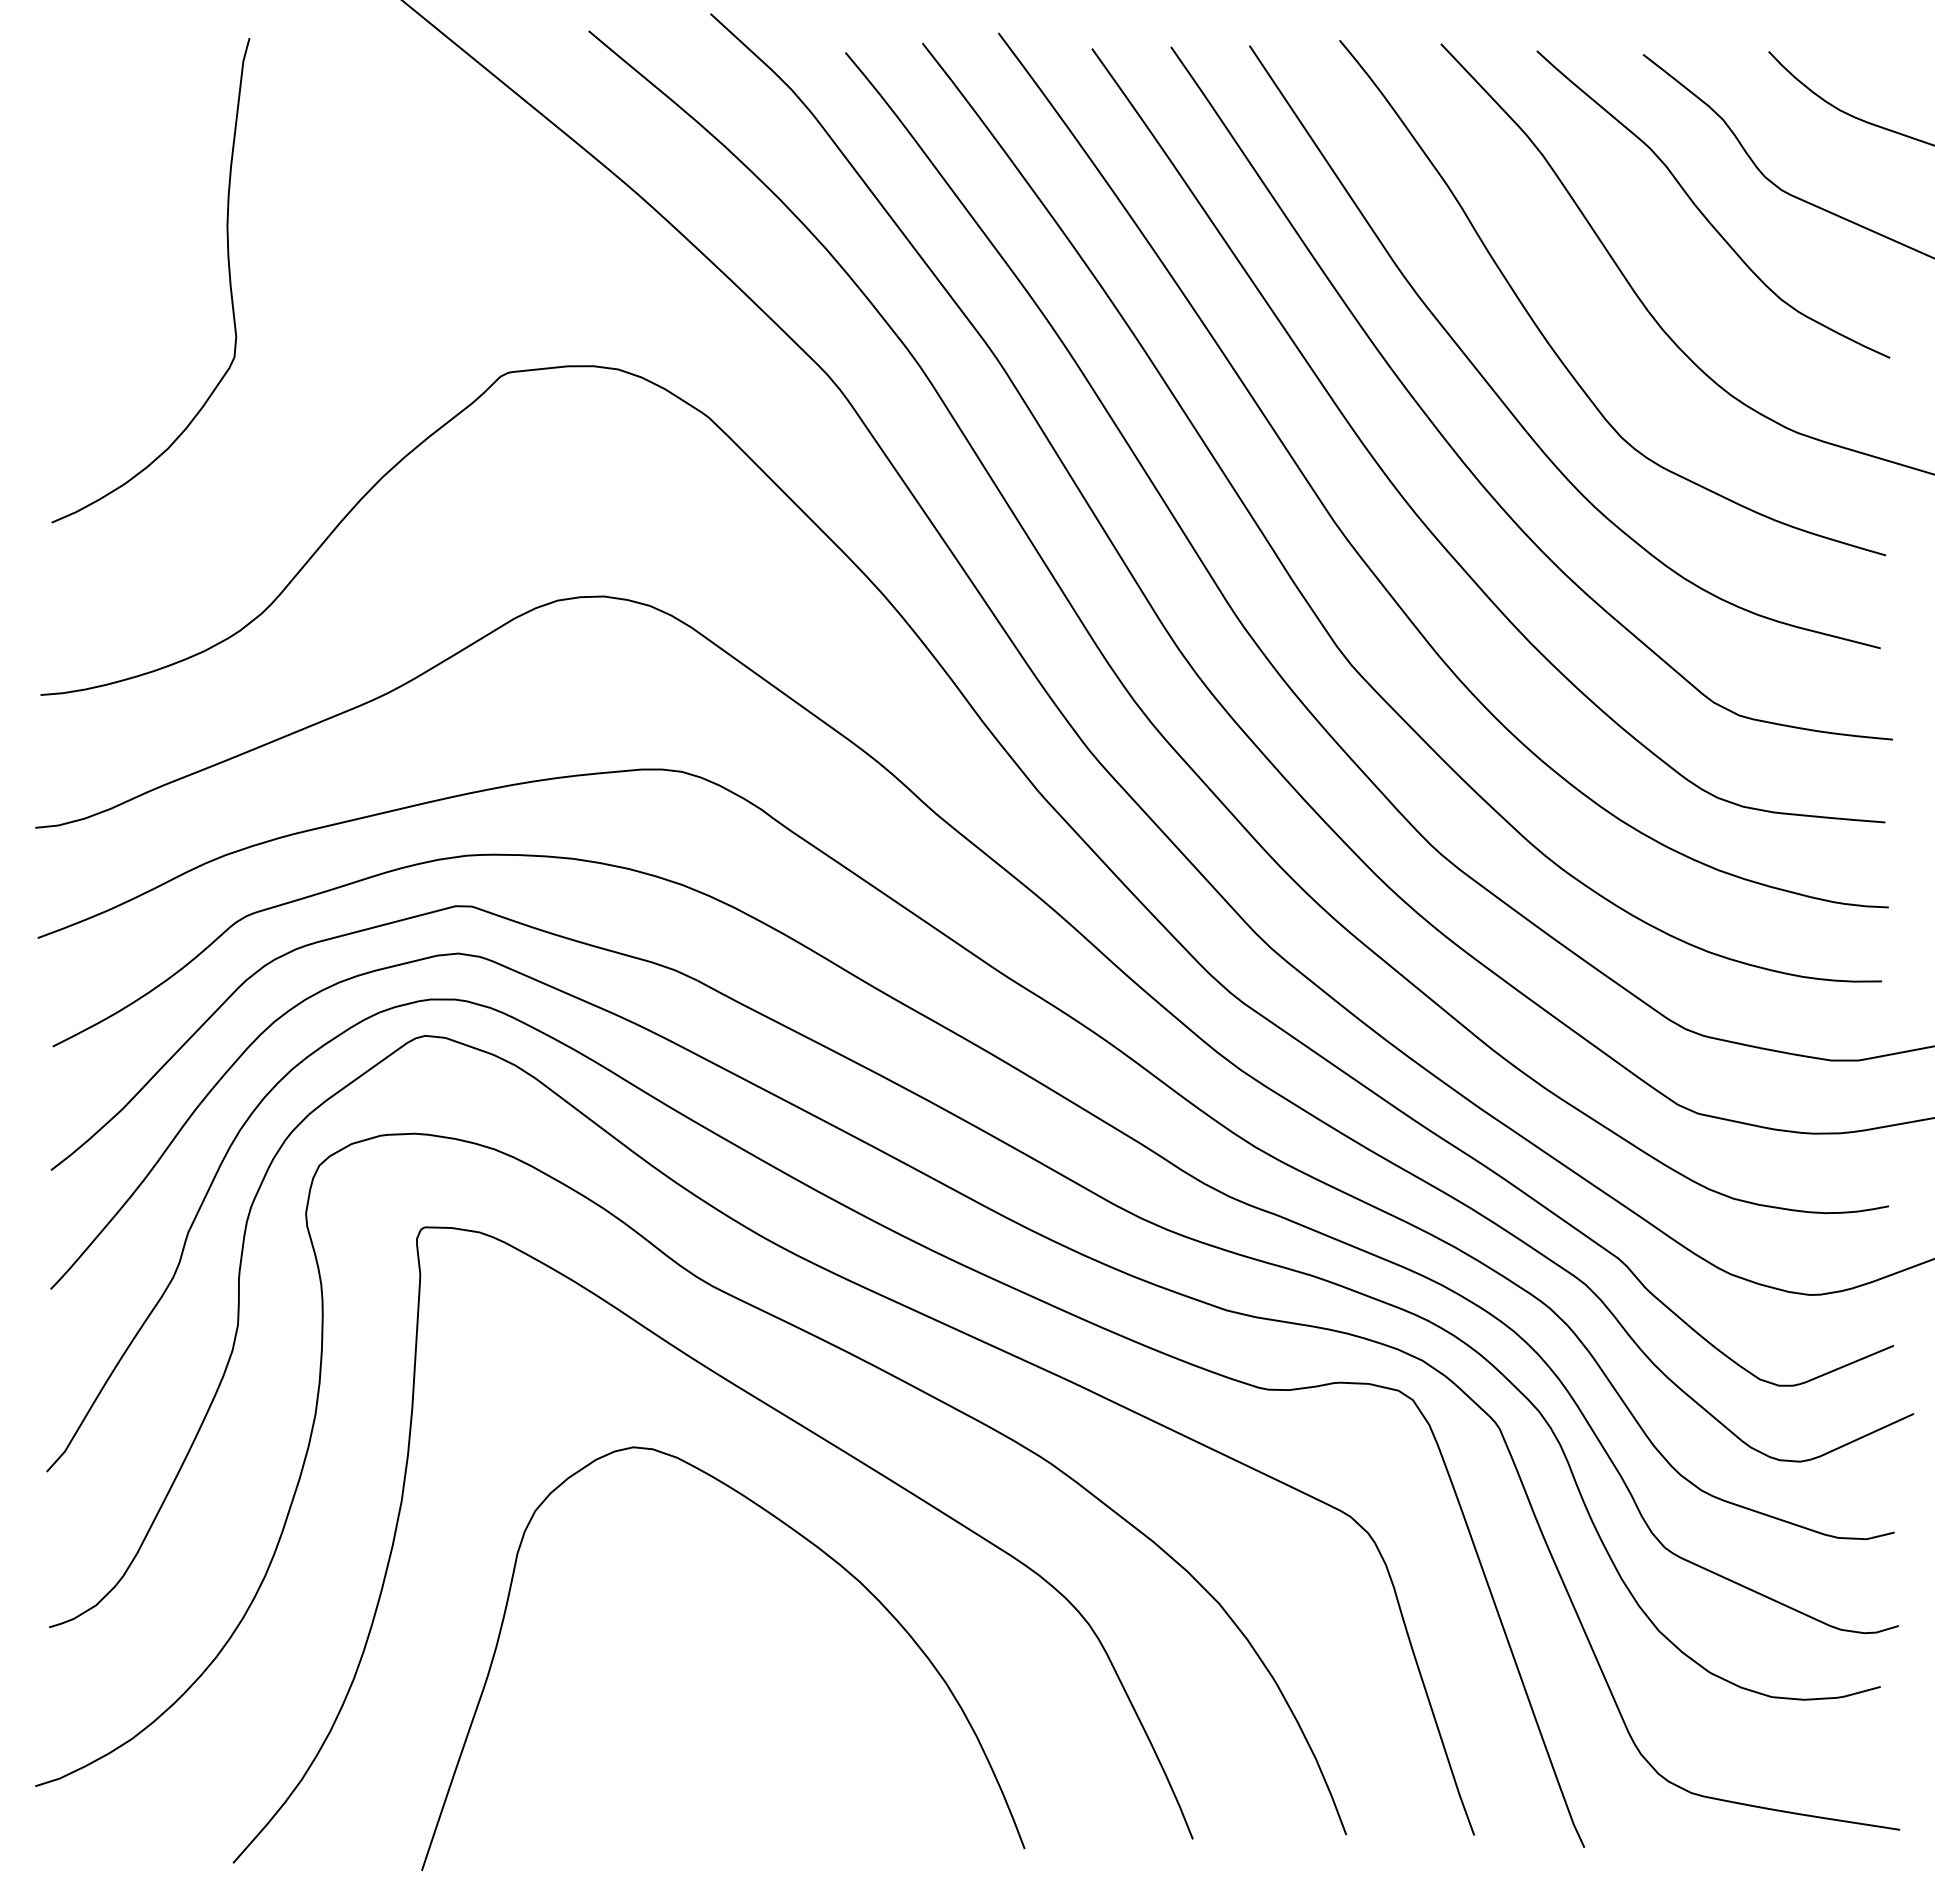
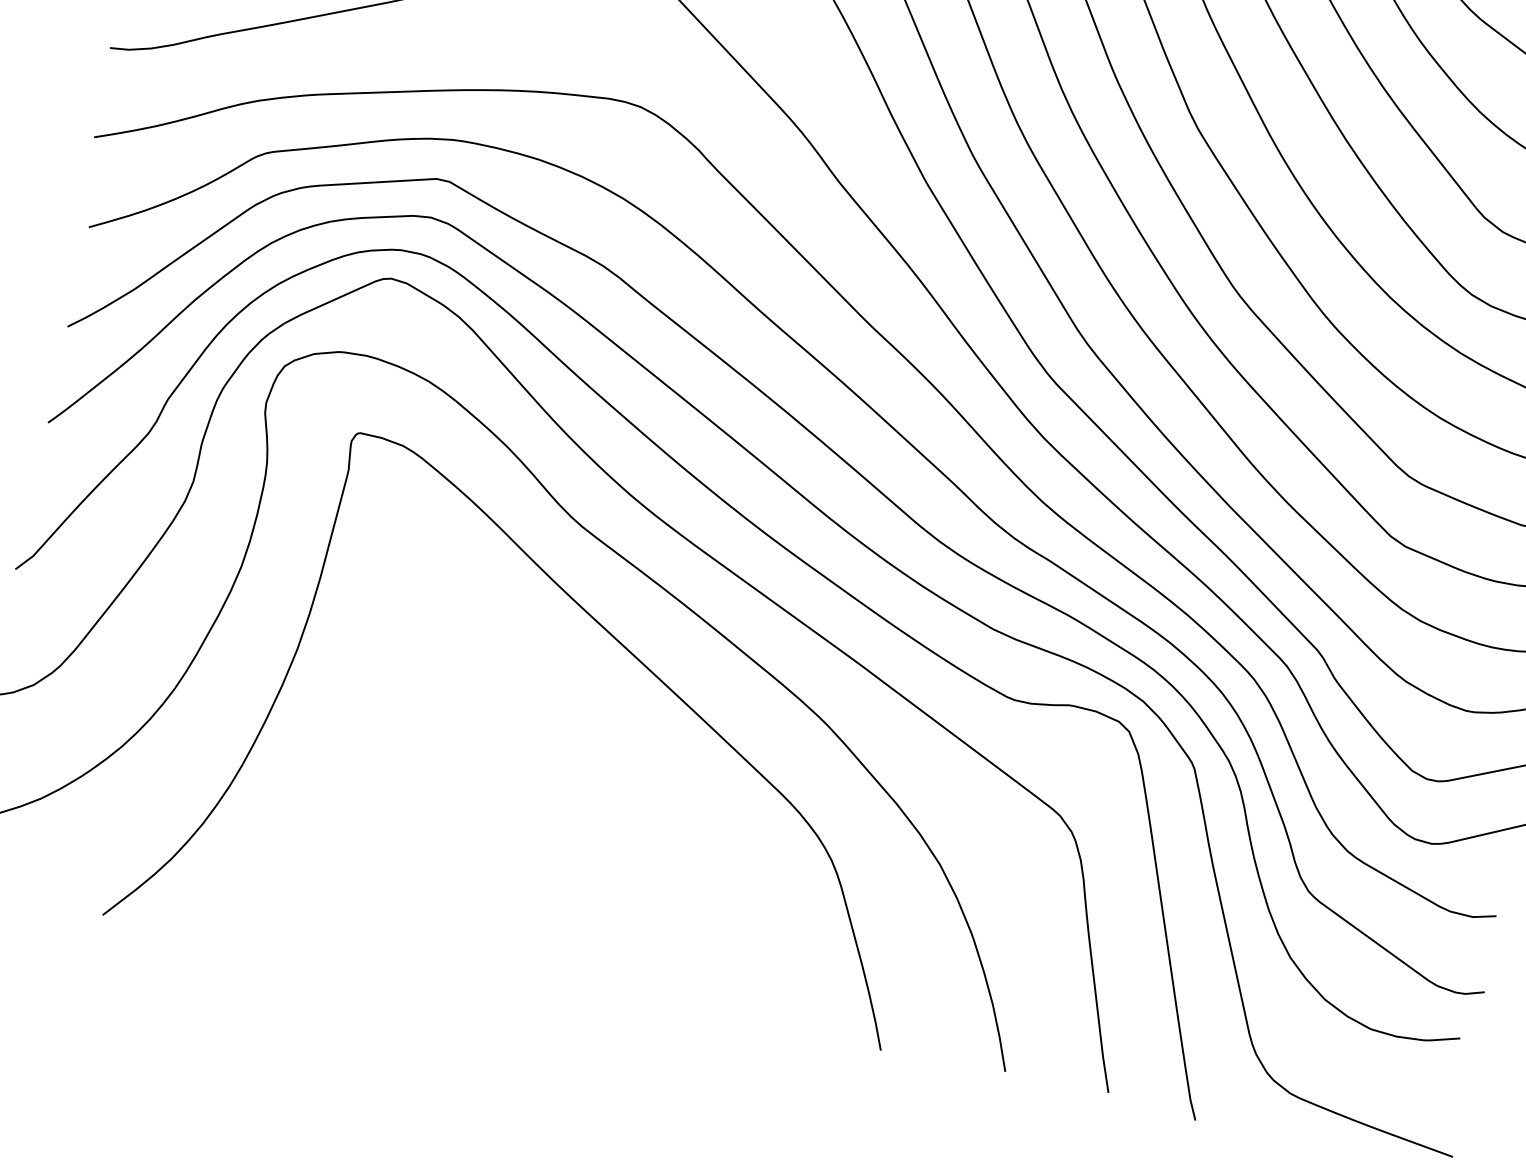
curve: (810, 1543) -> (620, 750), removed

